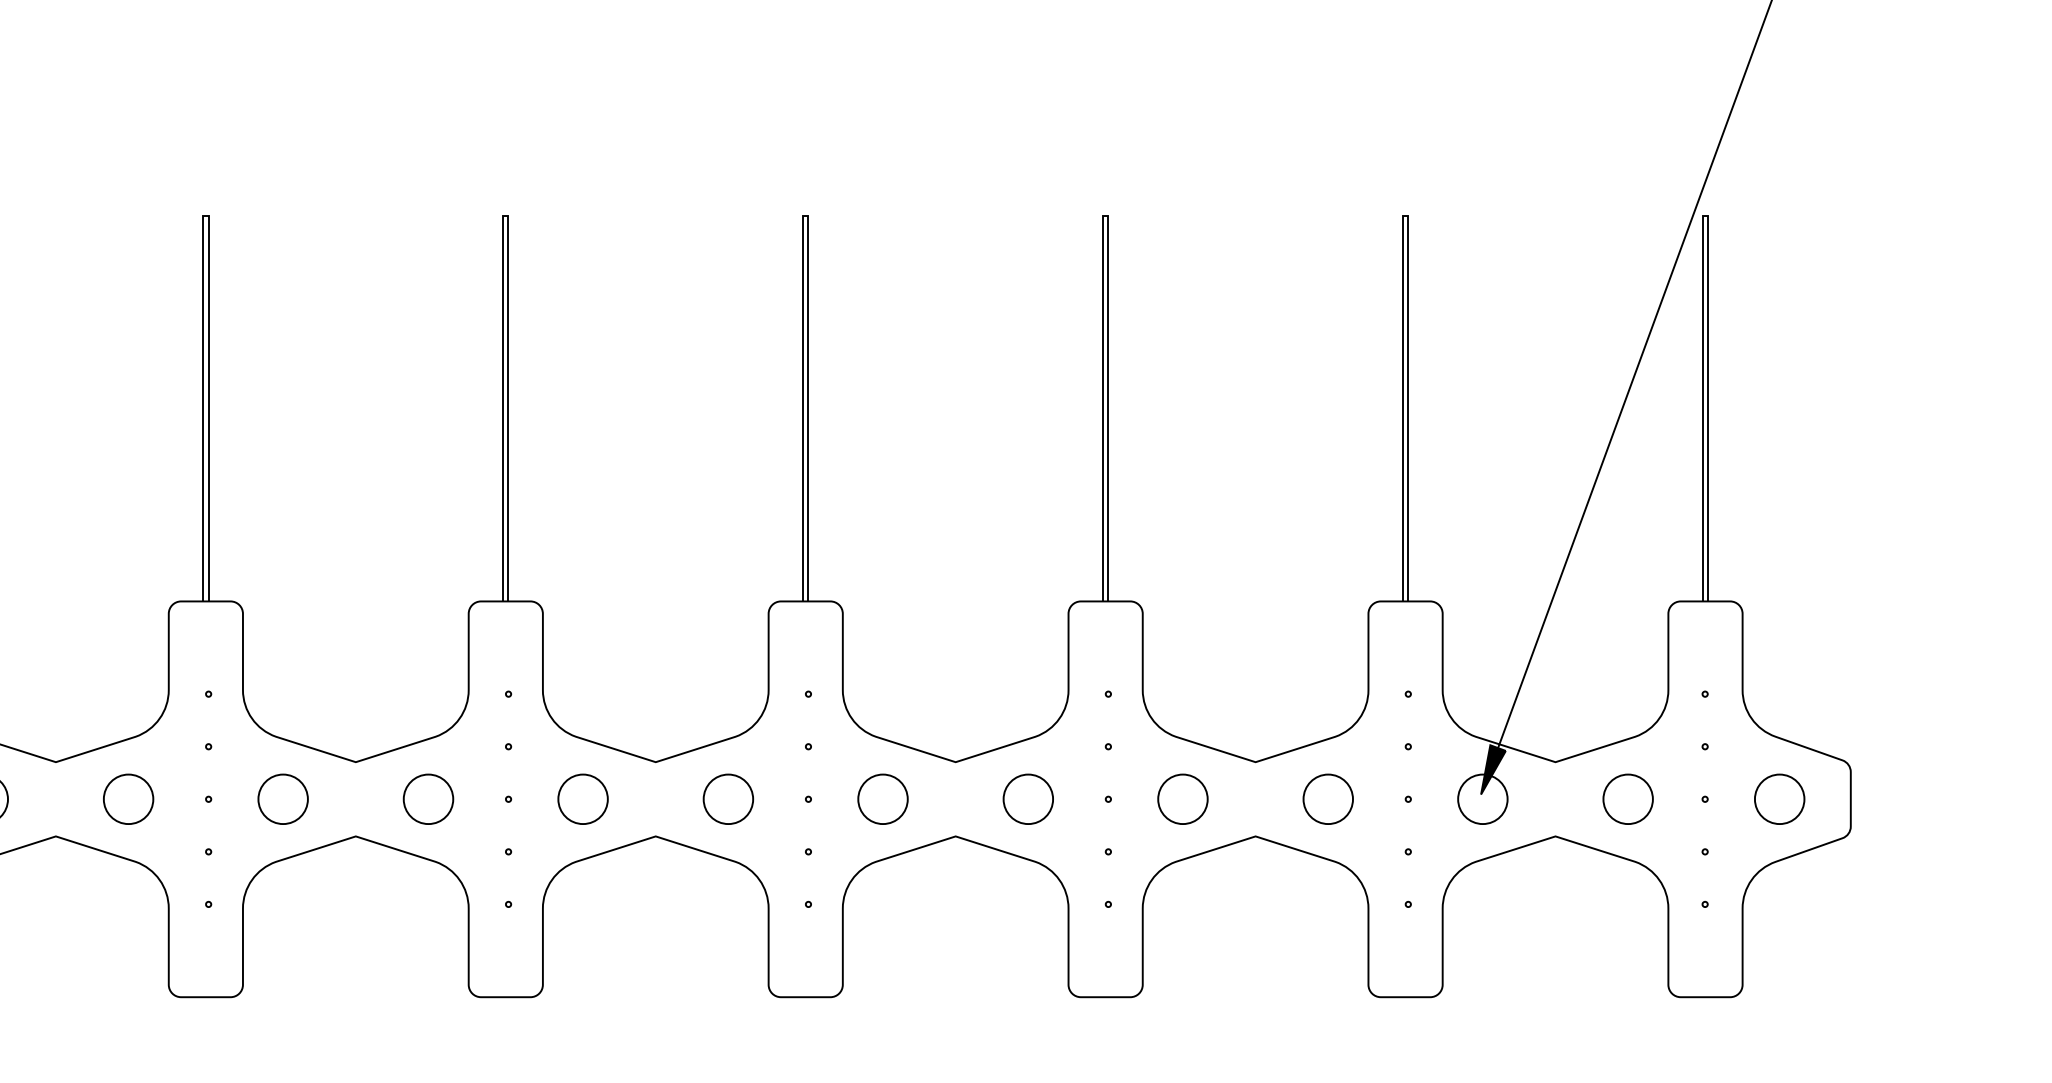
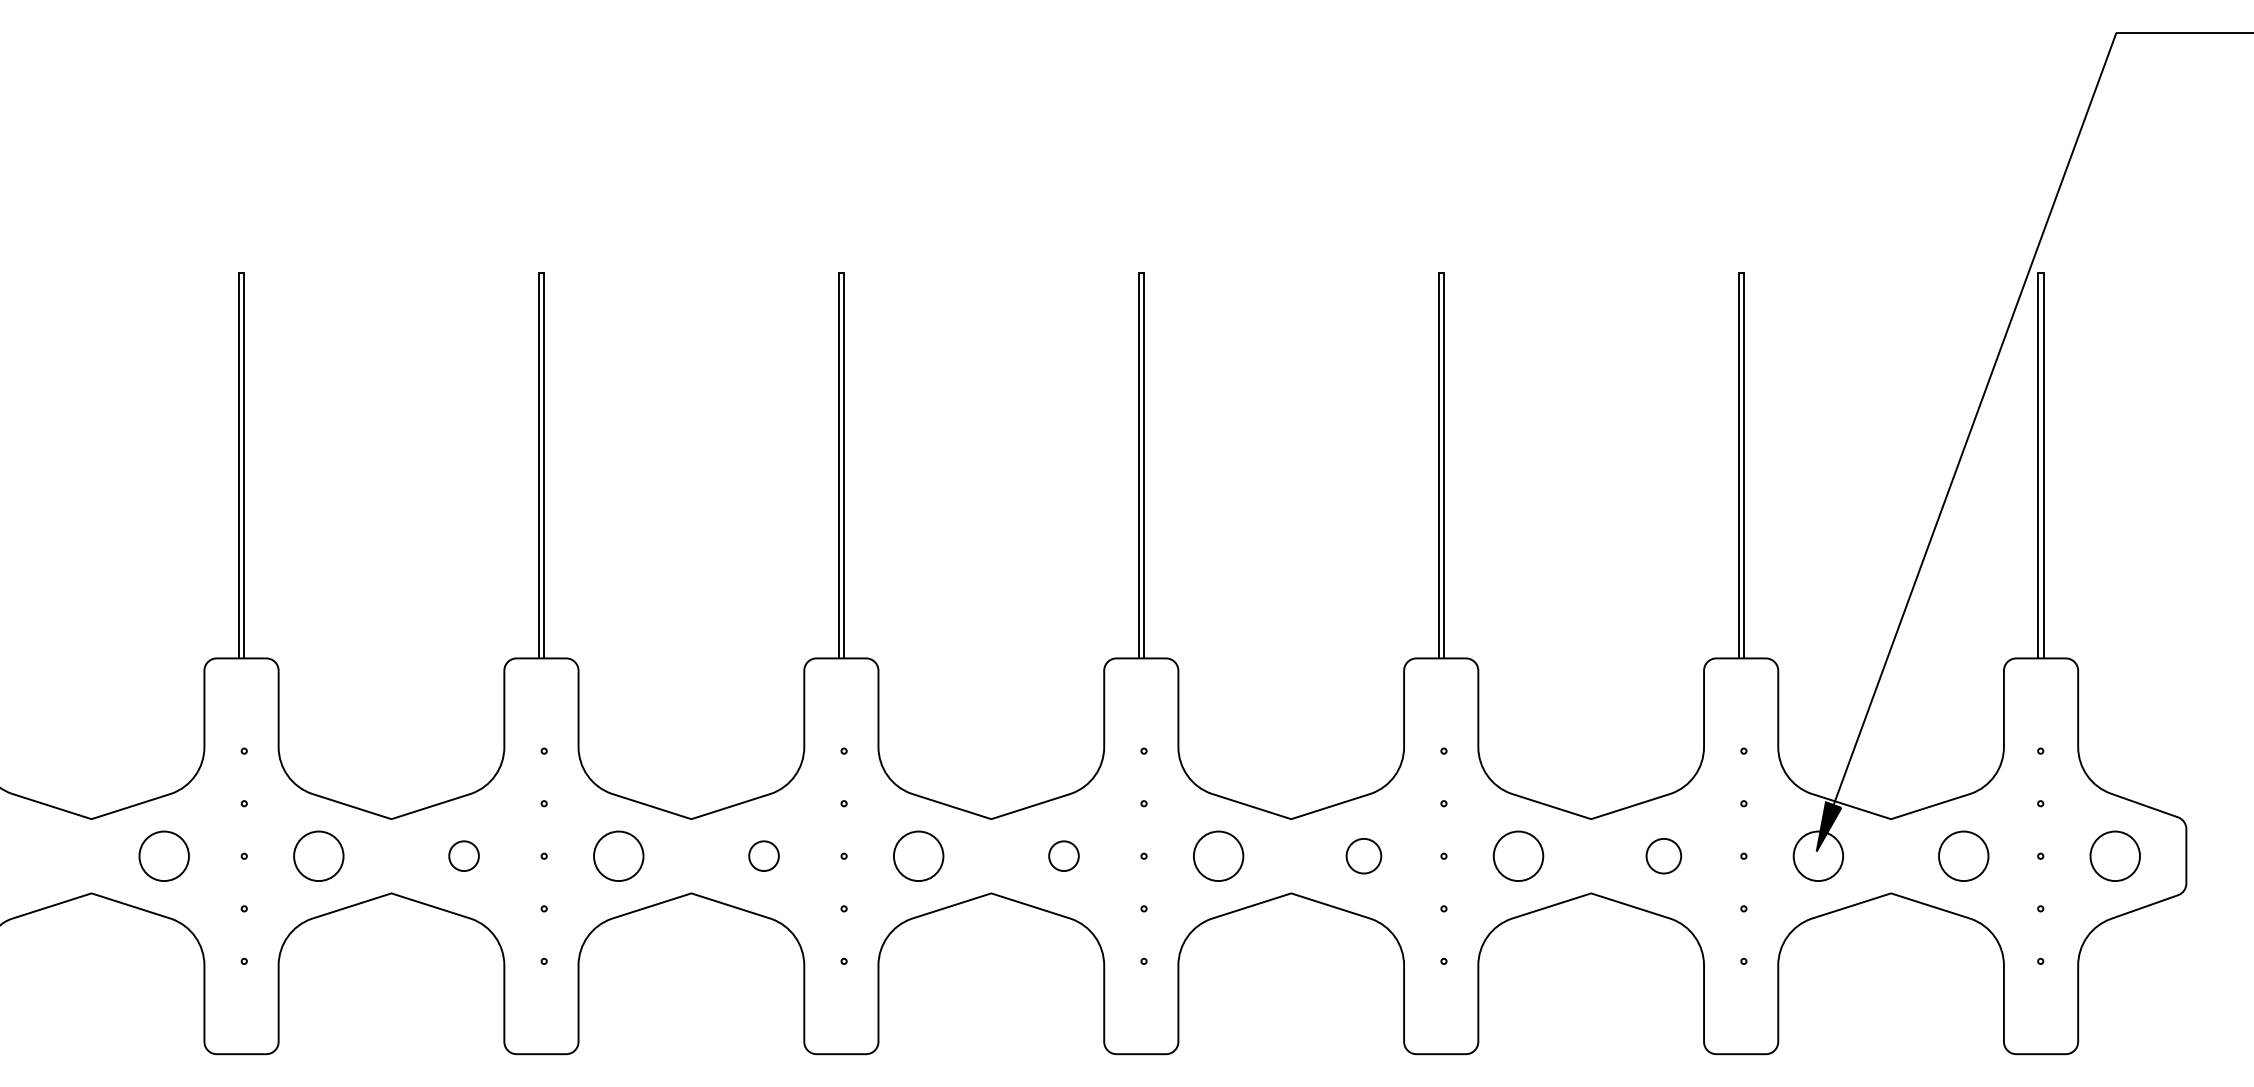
part: (127, 798) -> (463, 855), size x0.6
part: (427, 798) -> (763, 855), size x0.6
part: (727, 798) -> (1063, 855), size x0.6
part: (1027, 798) -> (1363, 855), size x0.7
part: (1327, 798) -> (1663, 855), size x0.7

